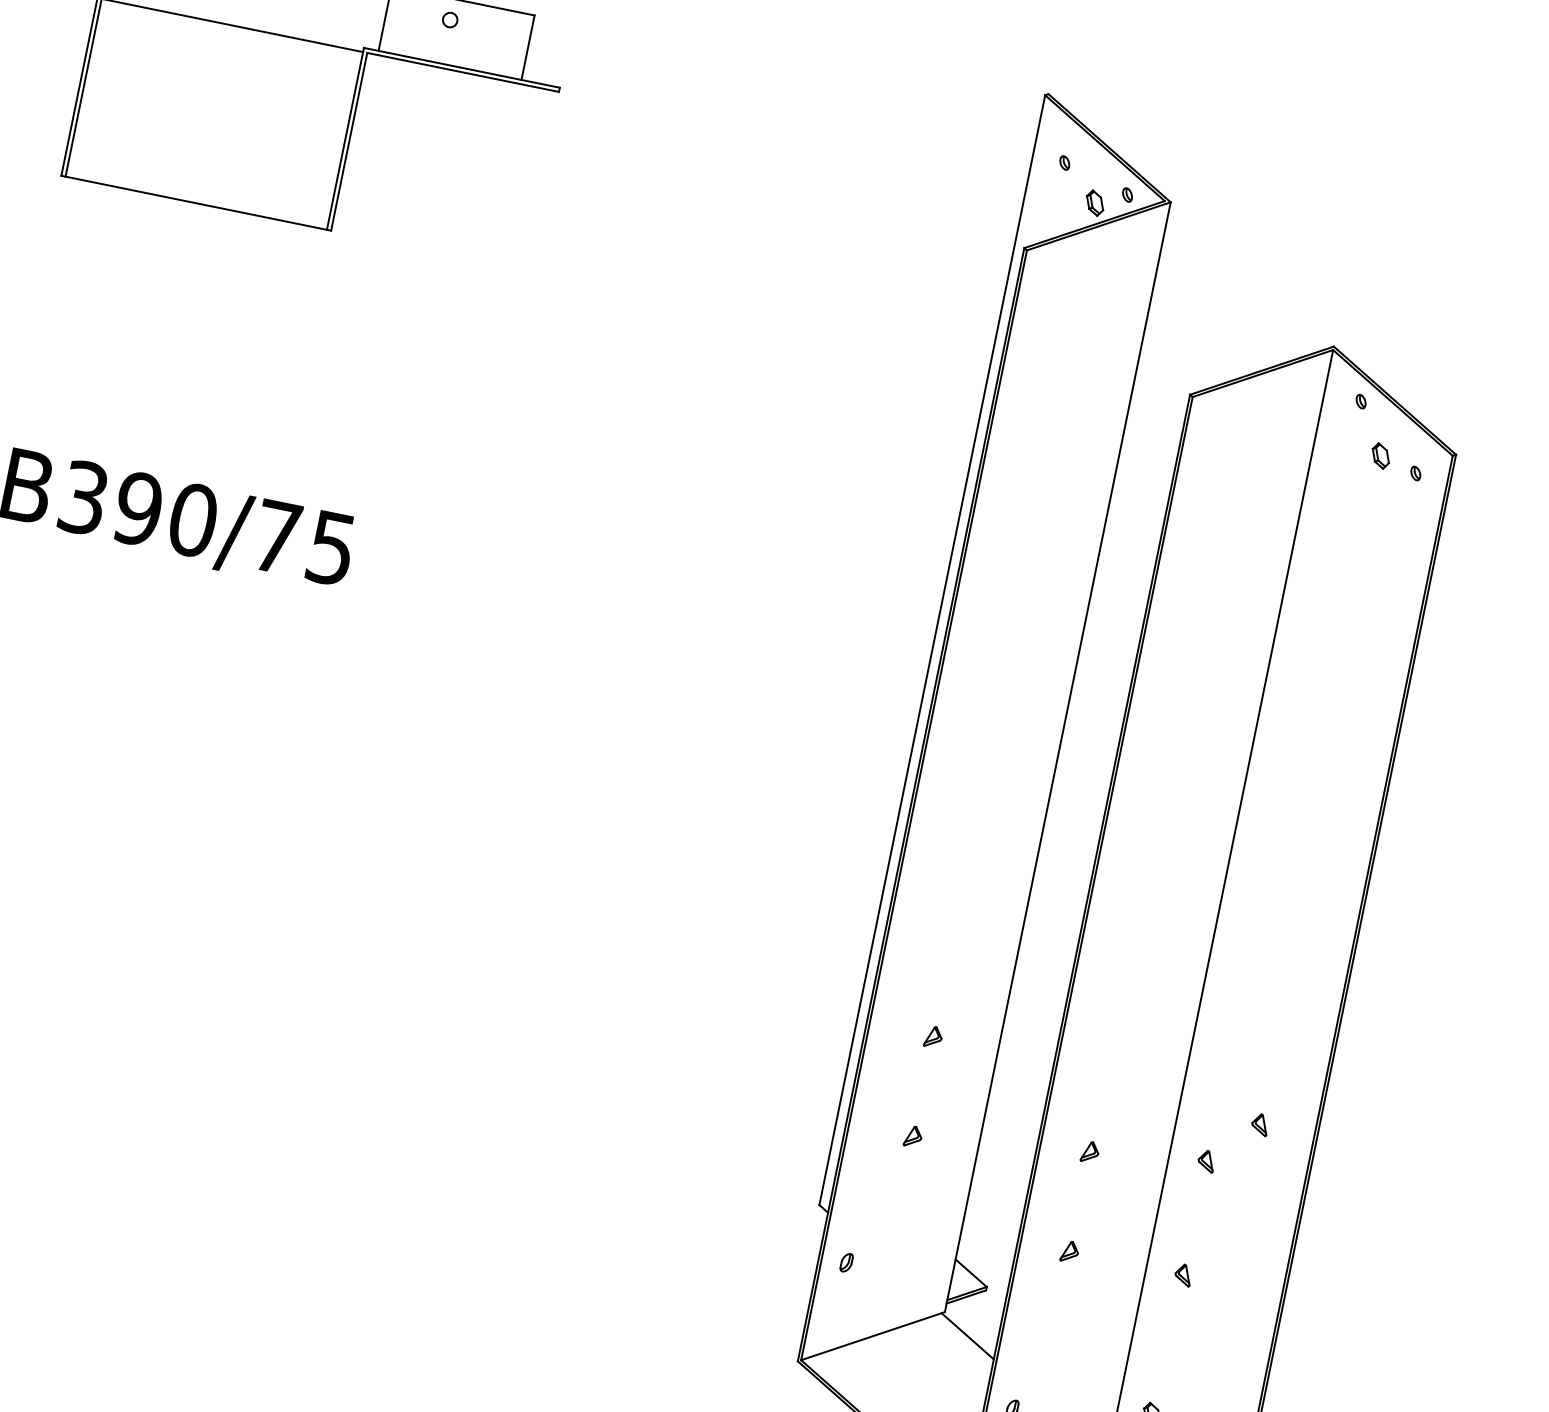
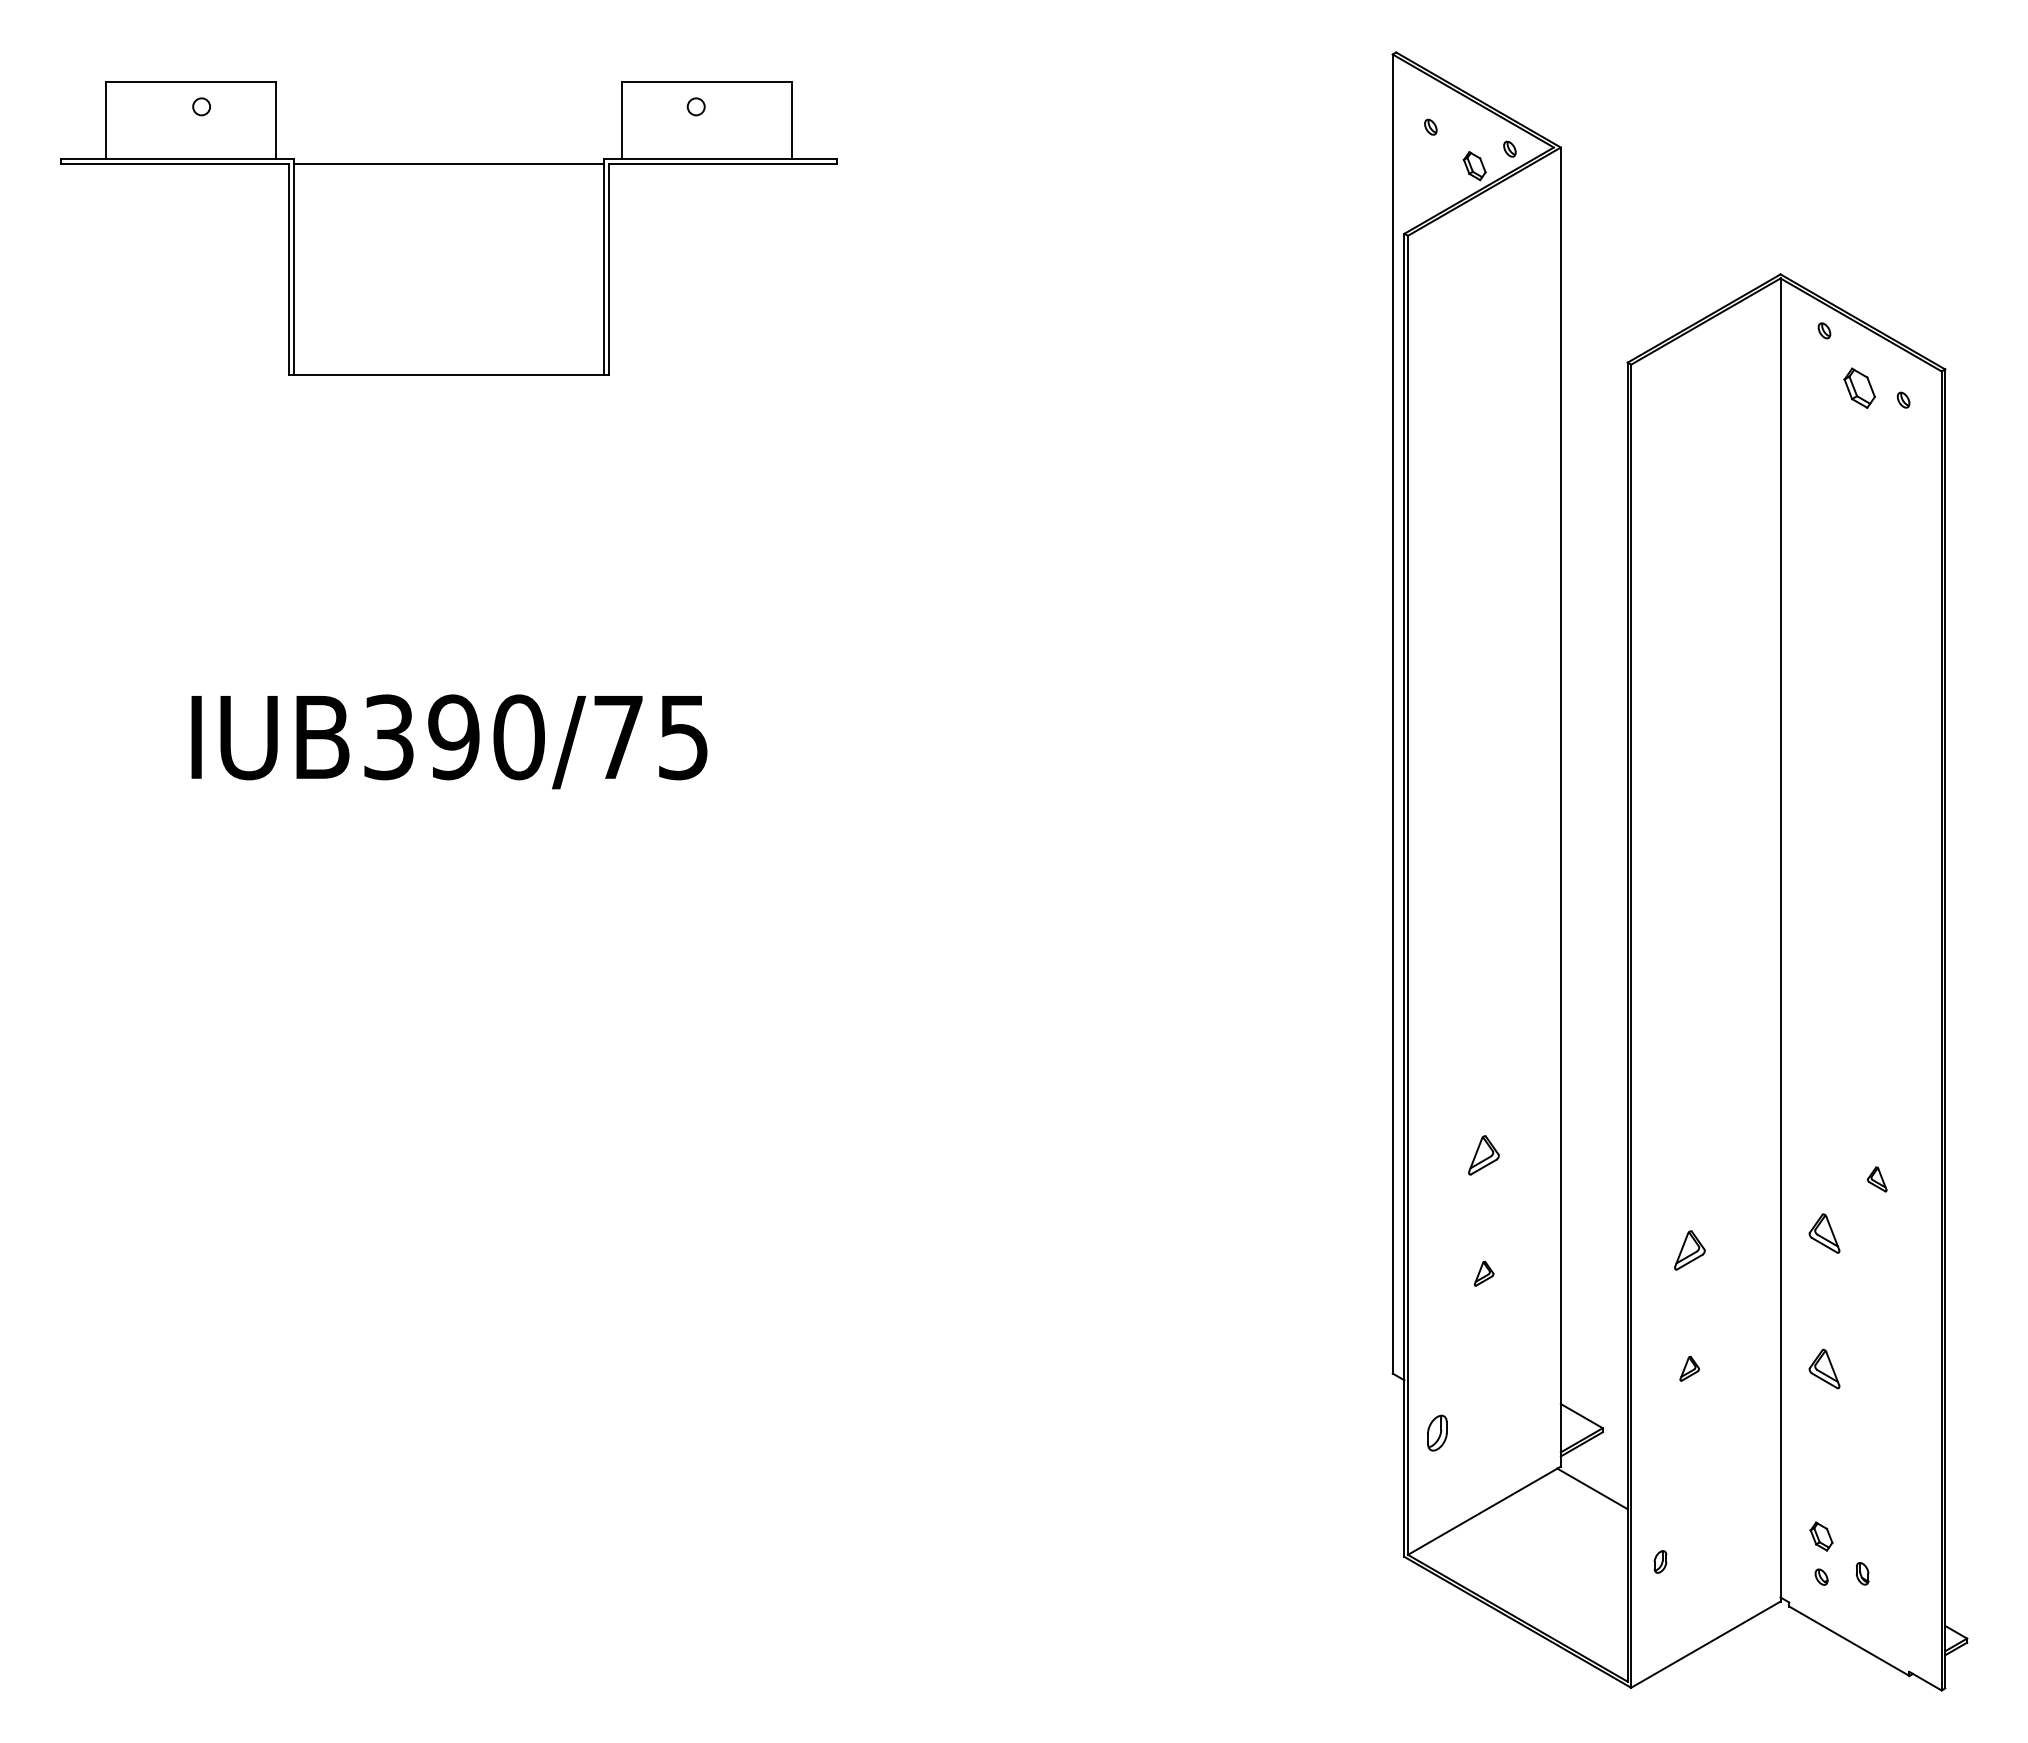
part: (1380, 456) -> (1859, 388), size x1.4
part: (933, 1037) -> (1484, 1155), size x1.6
part: (1090, 1152) -> (1689, 1250), size x1.6
part: (1206, 1161) -> (1824, 1233), size x1.6
part: (846, 1262) -> (1436, 1432), size x1.6
part: (1183, 1274) -> (1824, 1368), size x1.6

